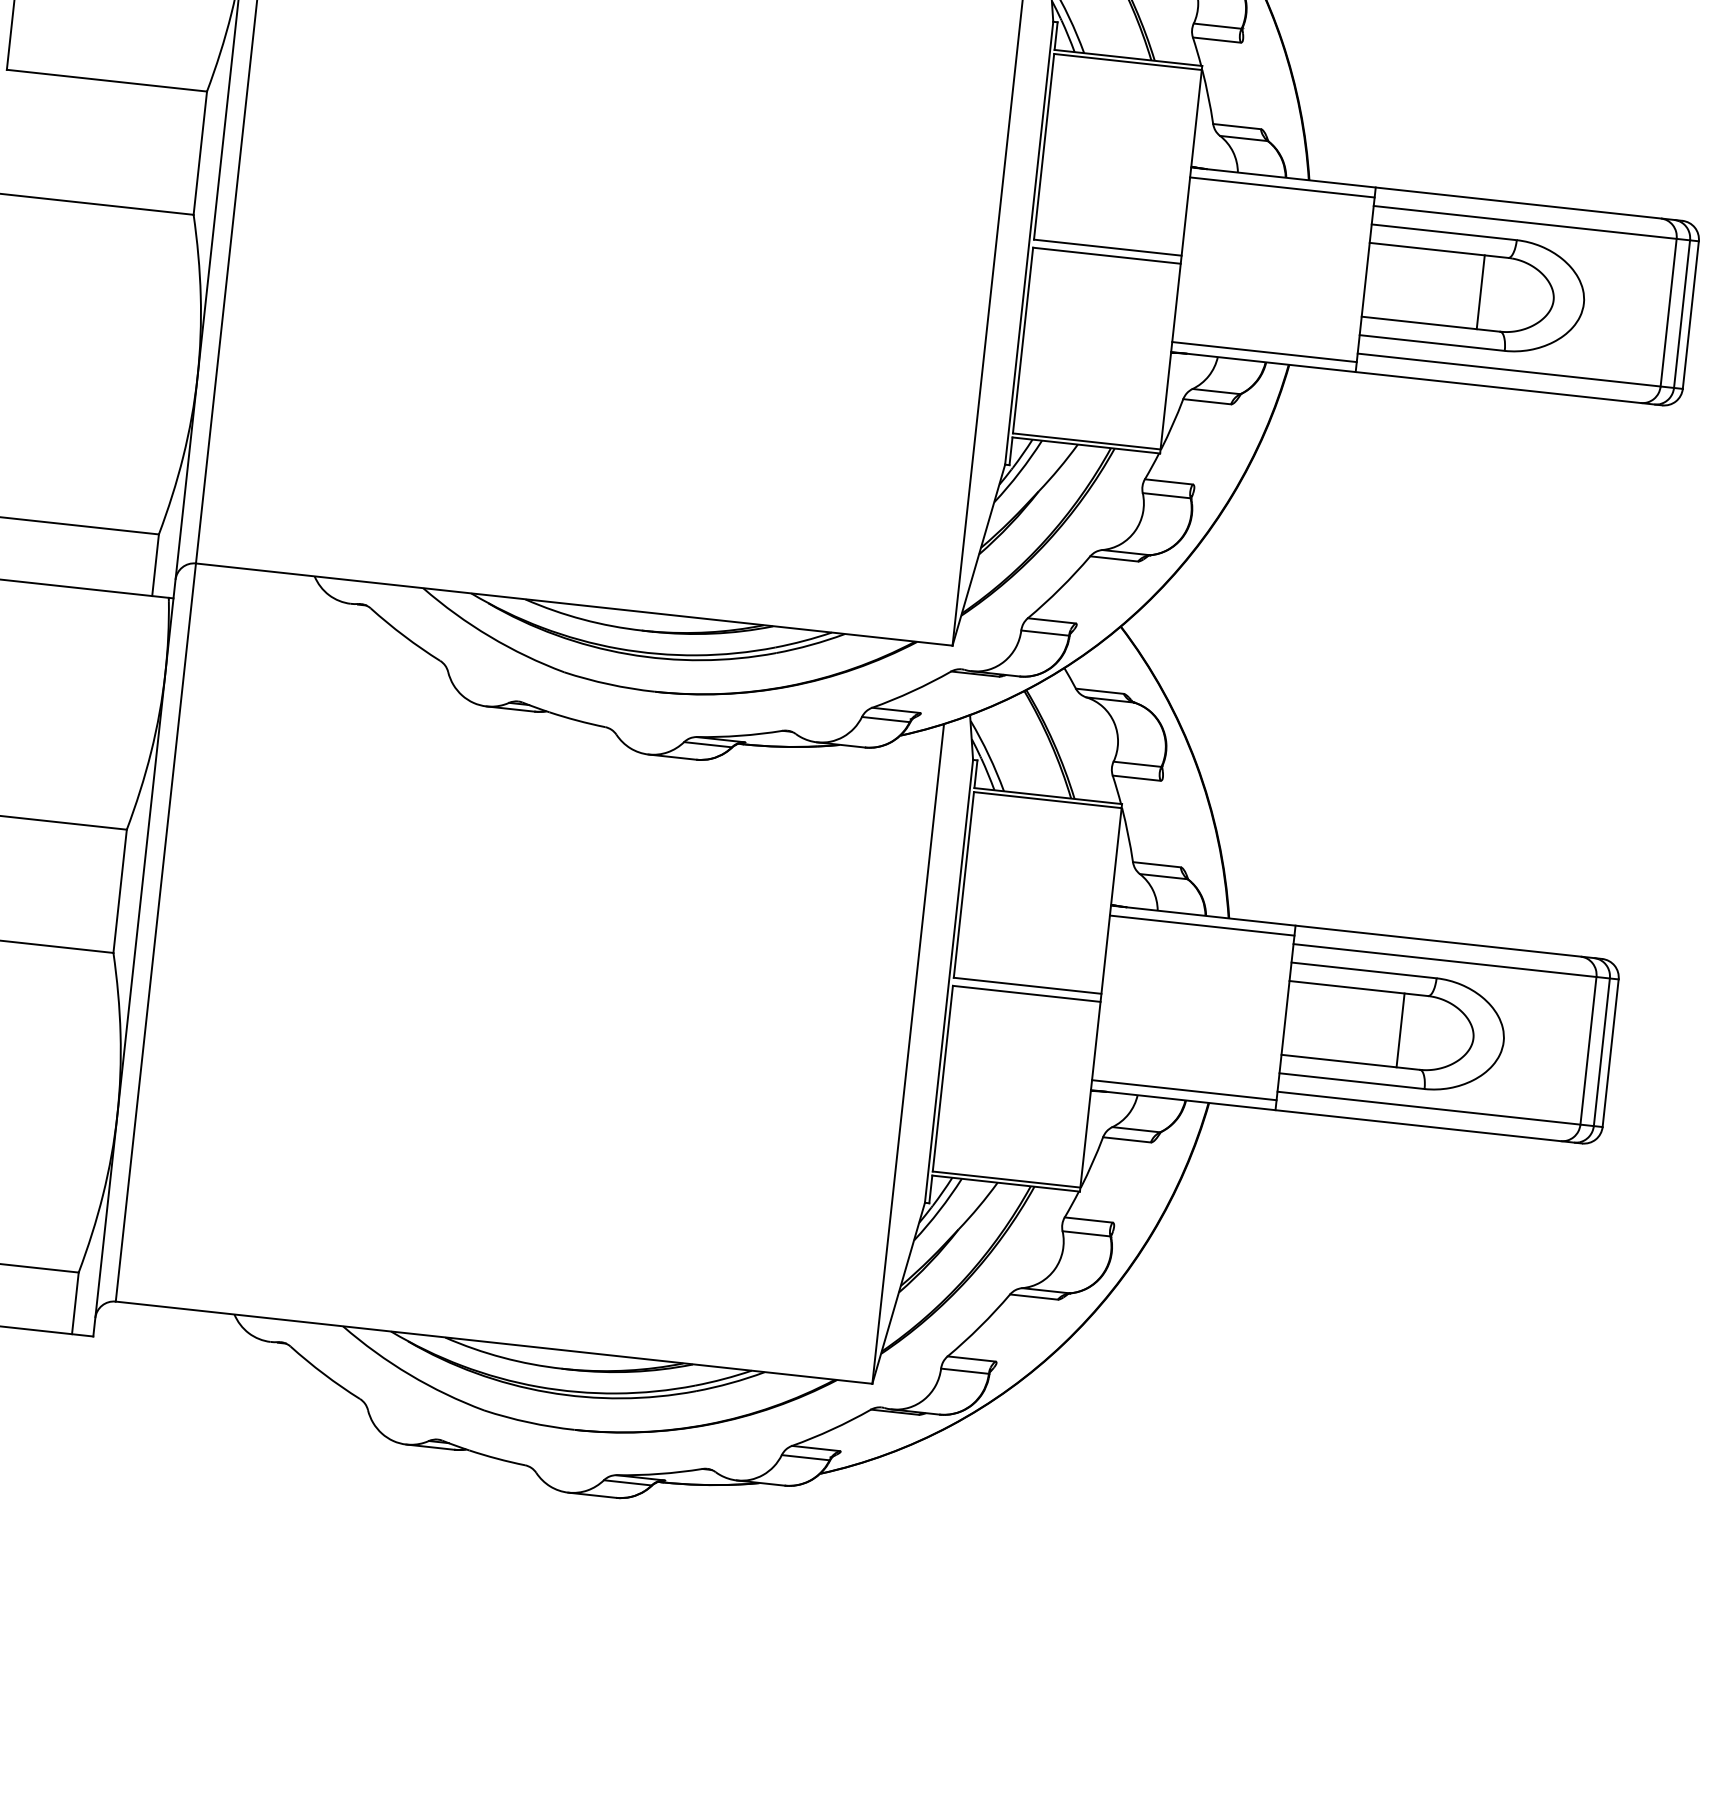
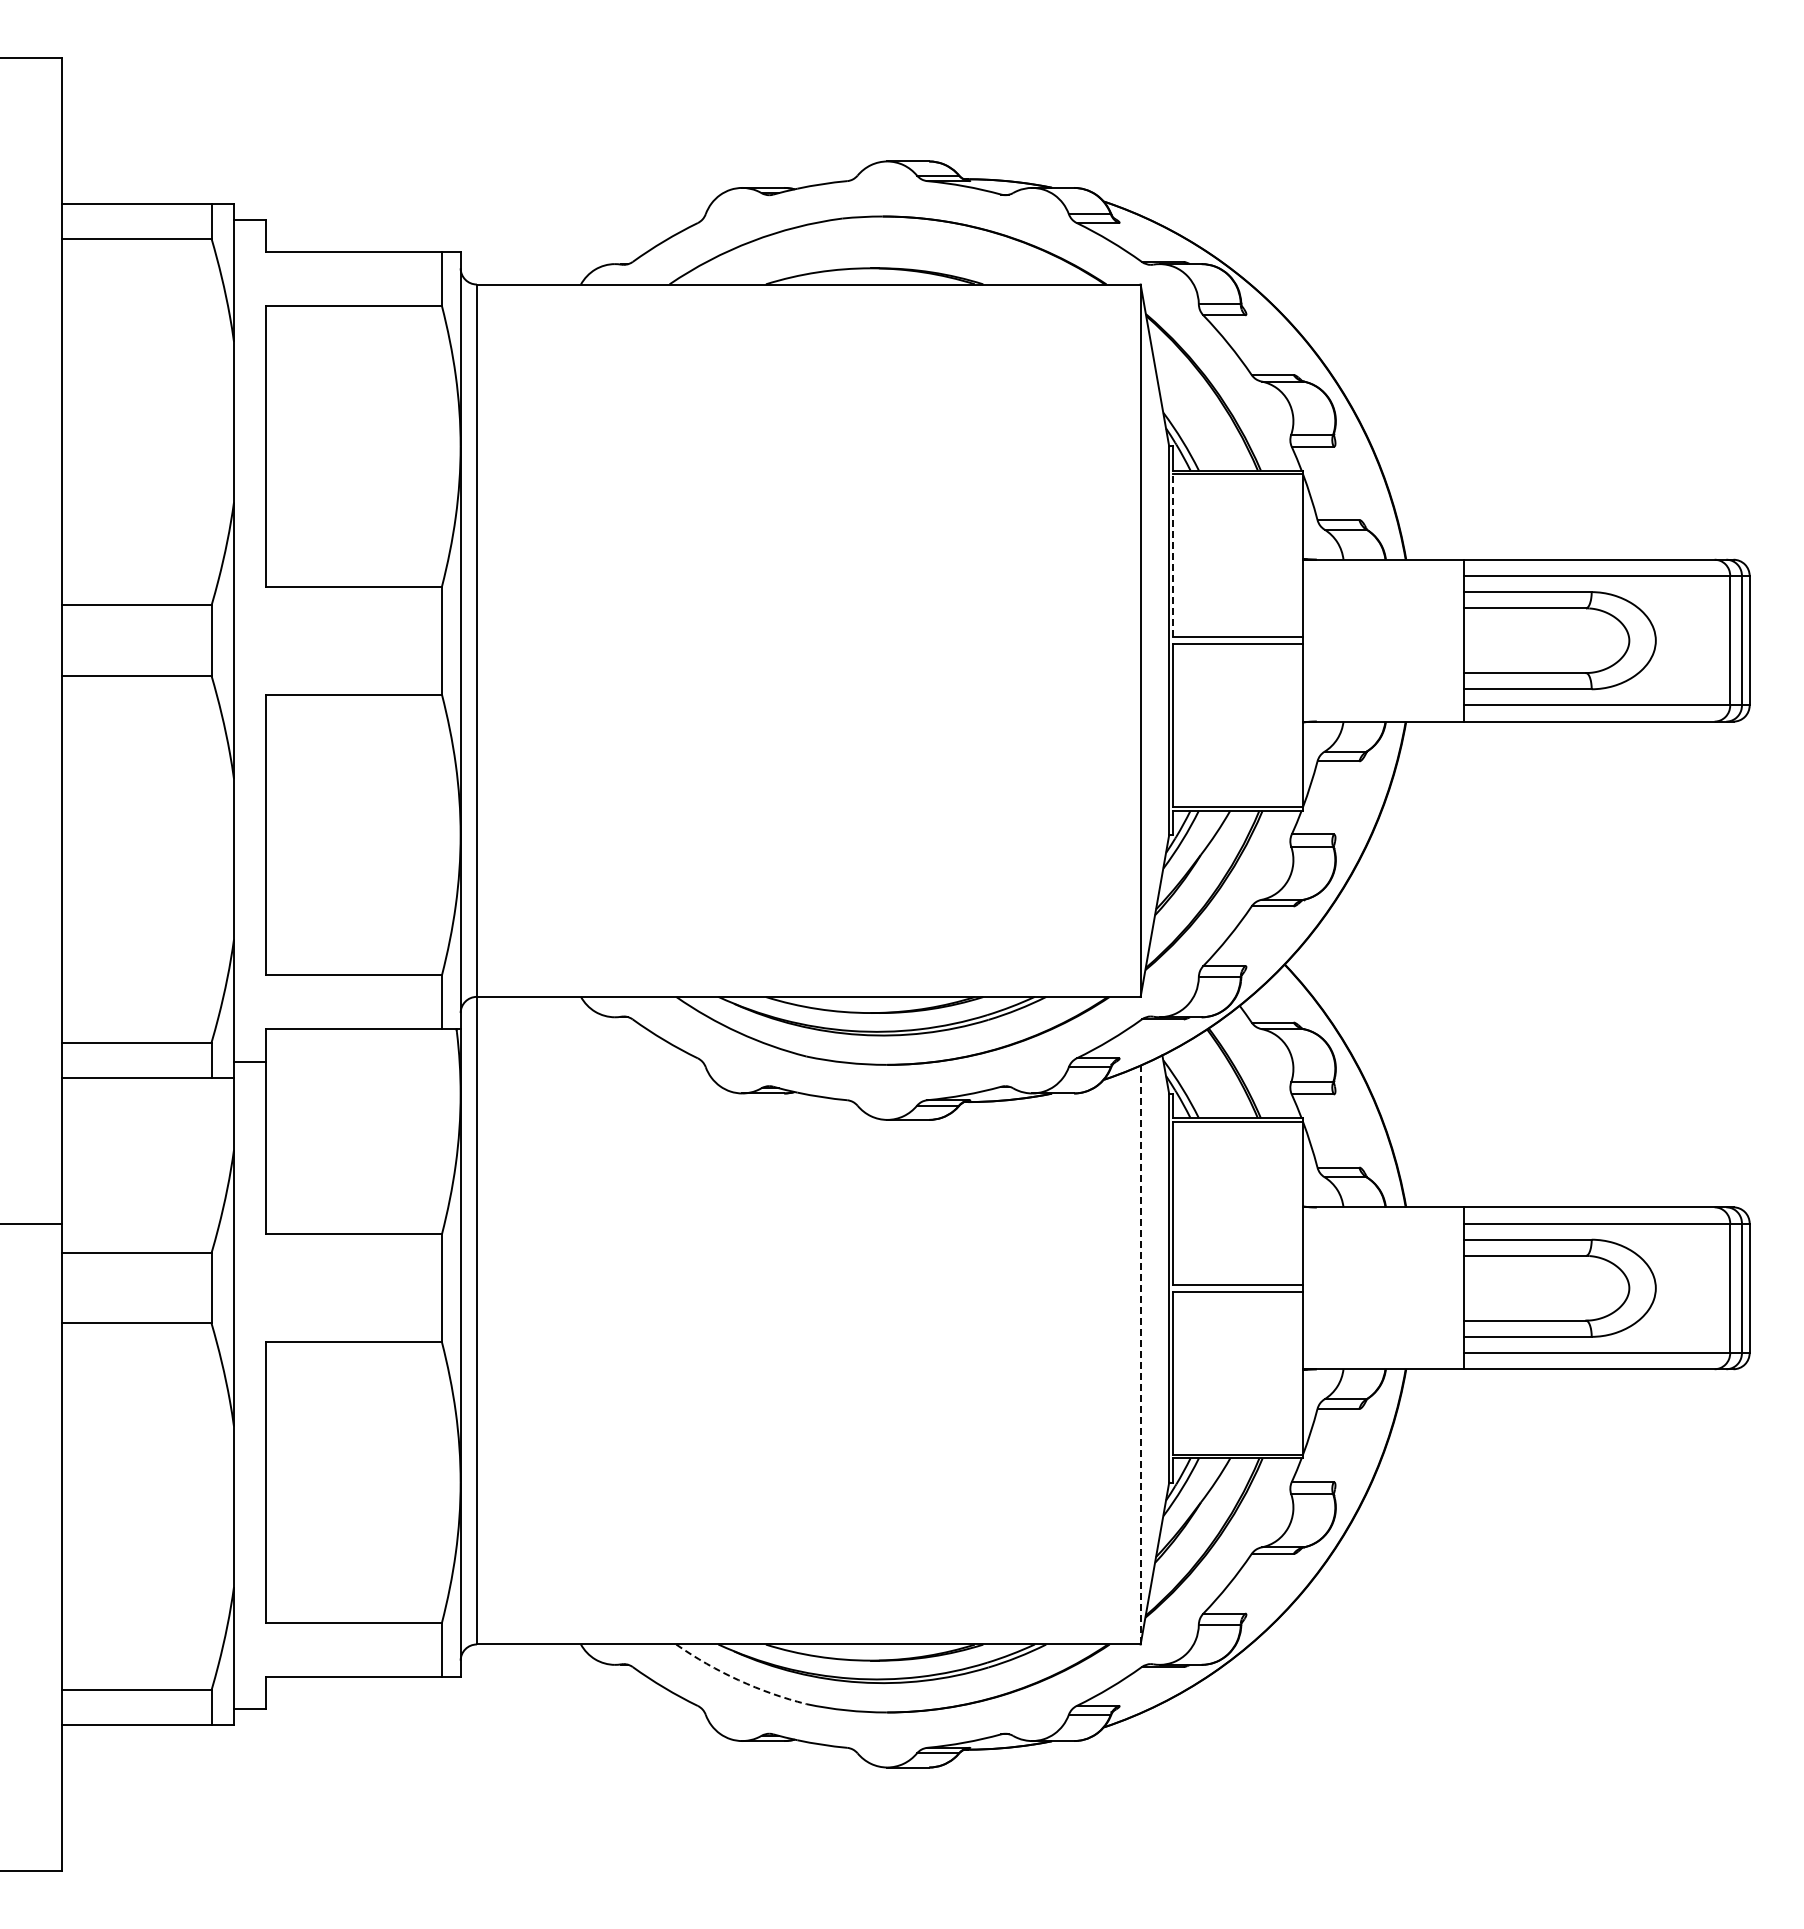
line: (1044, 146) -> (1173, 555), solid -> dashed
line: (1282, 187) -> (1383, 568), removed
line: (1480, 292) -> (1565, 640), removed
line: (1264, 351) -> (1383, 712), removed
line: (1202, 926) -> (1383, 1216), removed
line: (1400, 1029) -> (1565, 1287), removed
line: (908, 1053) -> (1140, 1354), solid -> dashed
line: (1184, 1090) -> (1383, 1360), removed
arc: (409, 1375) -> (738, 1680), solid -> dashed

